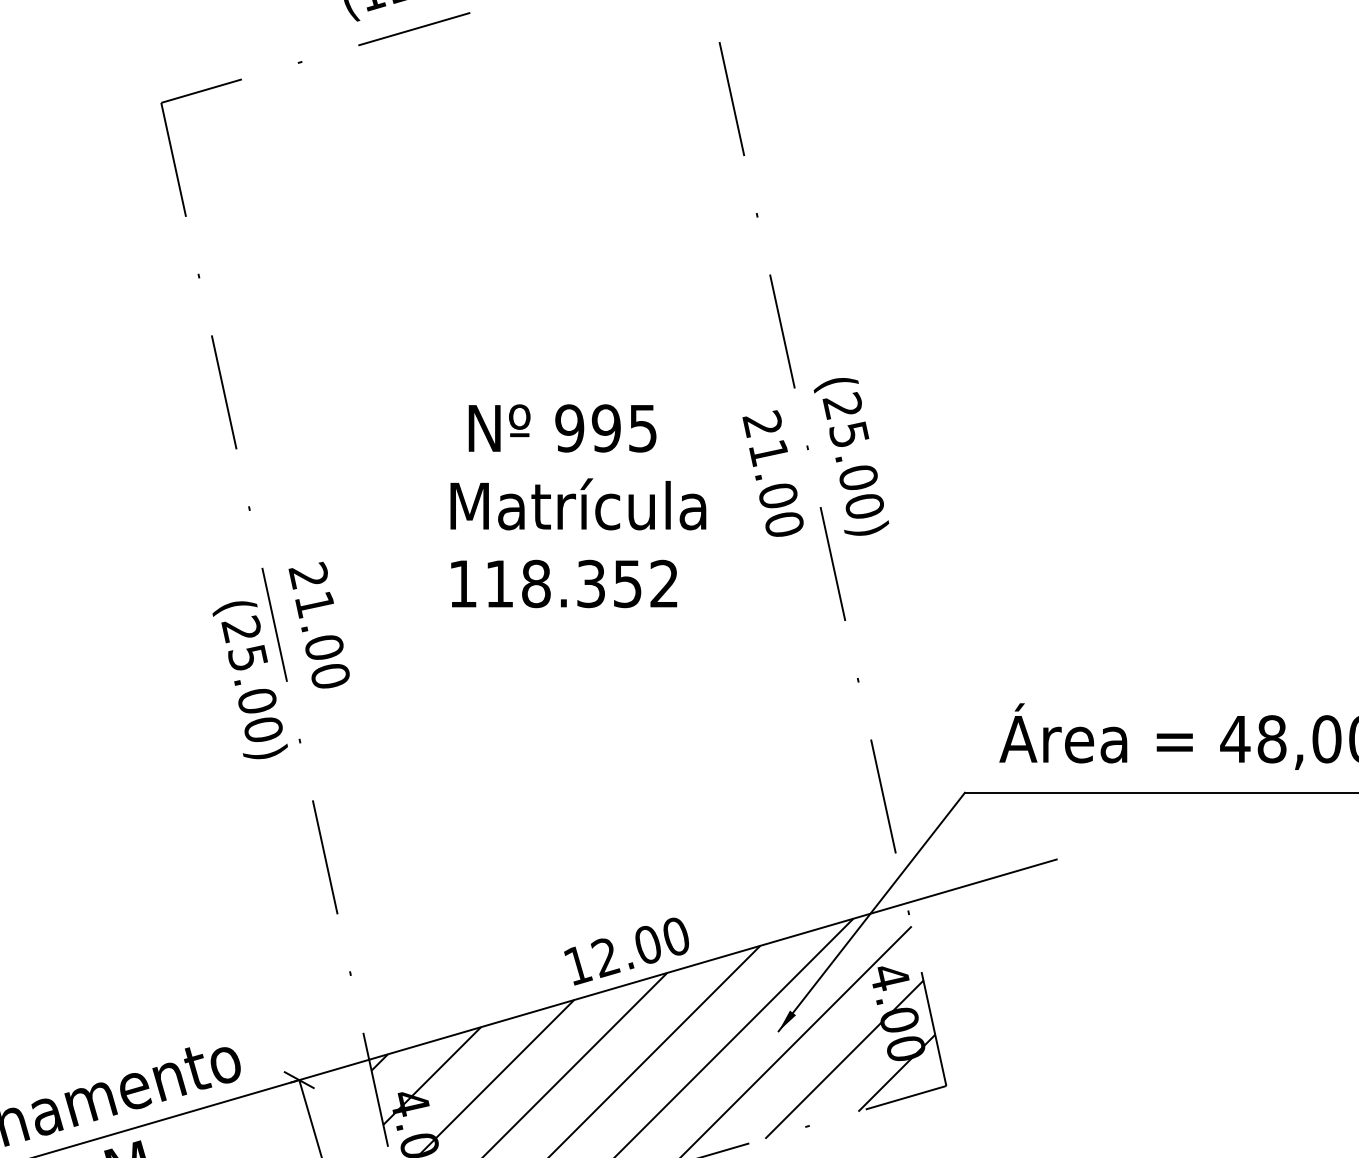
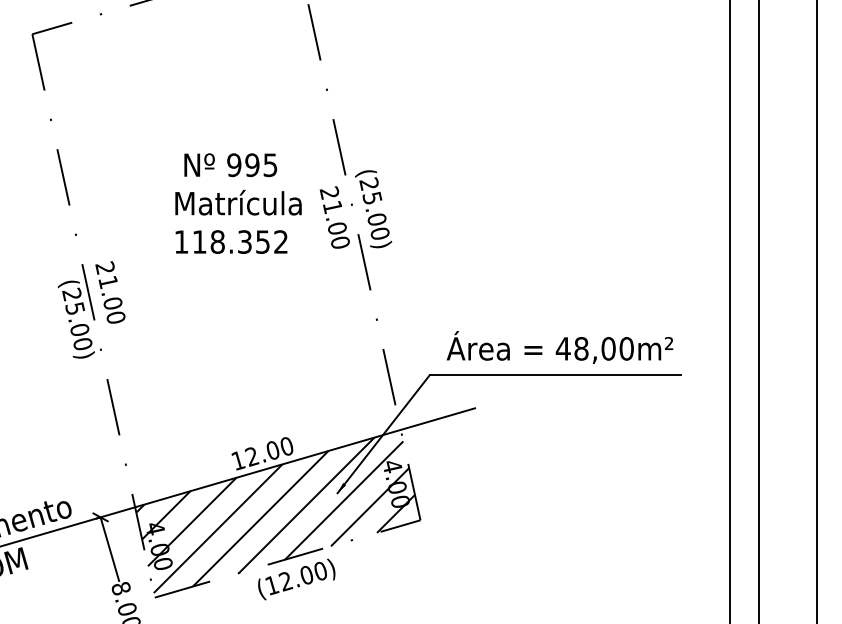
text: (578, 505) -> (238, 203), moved

